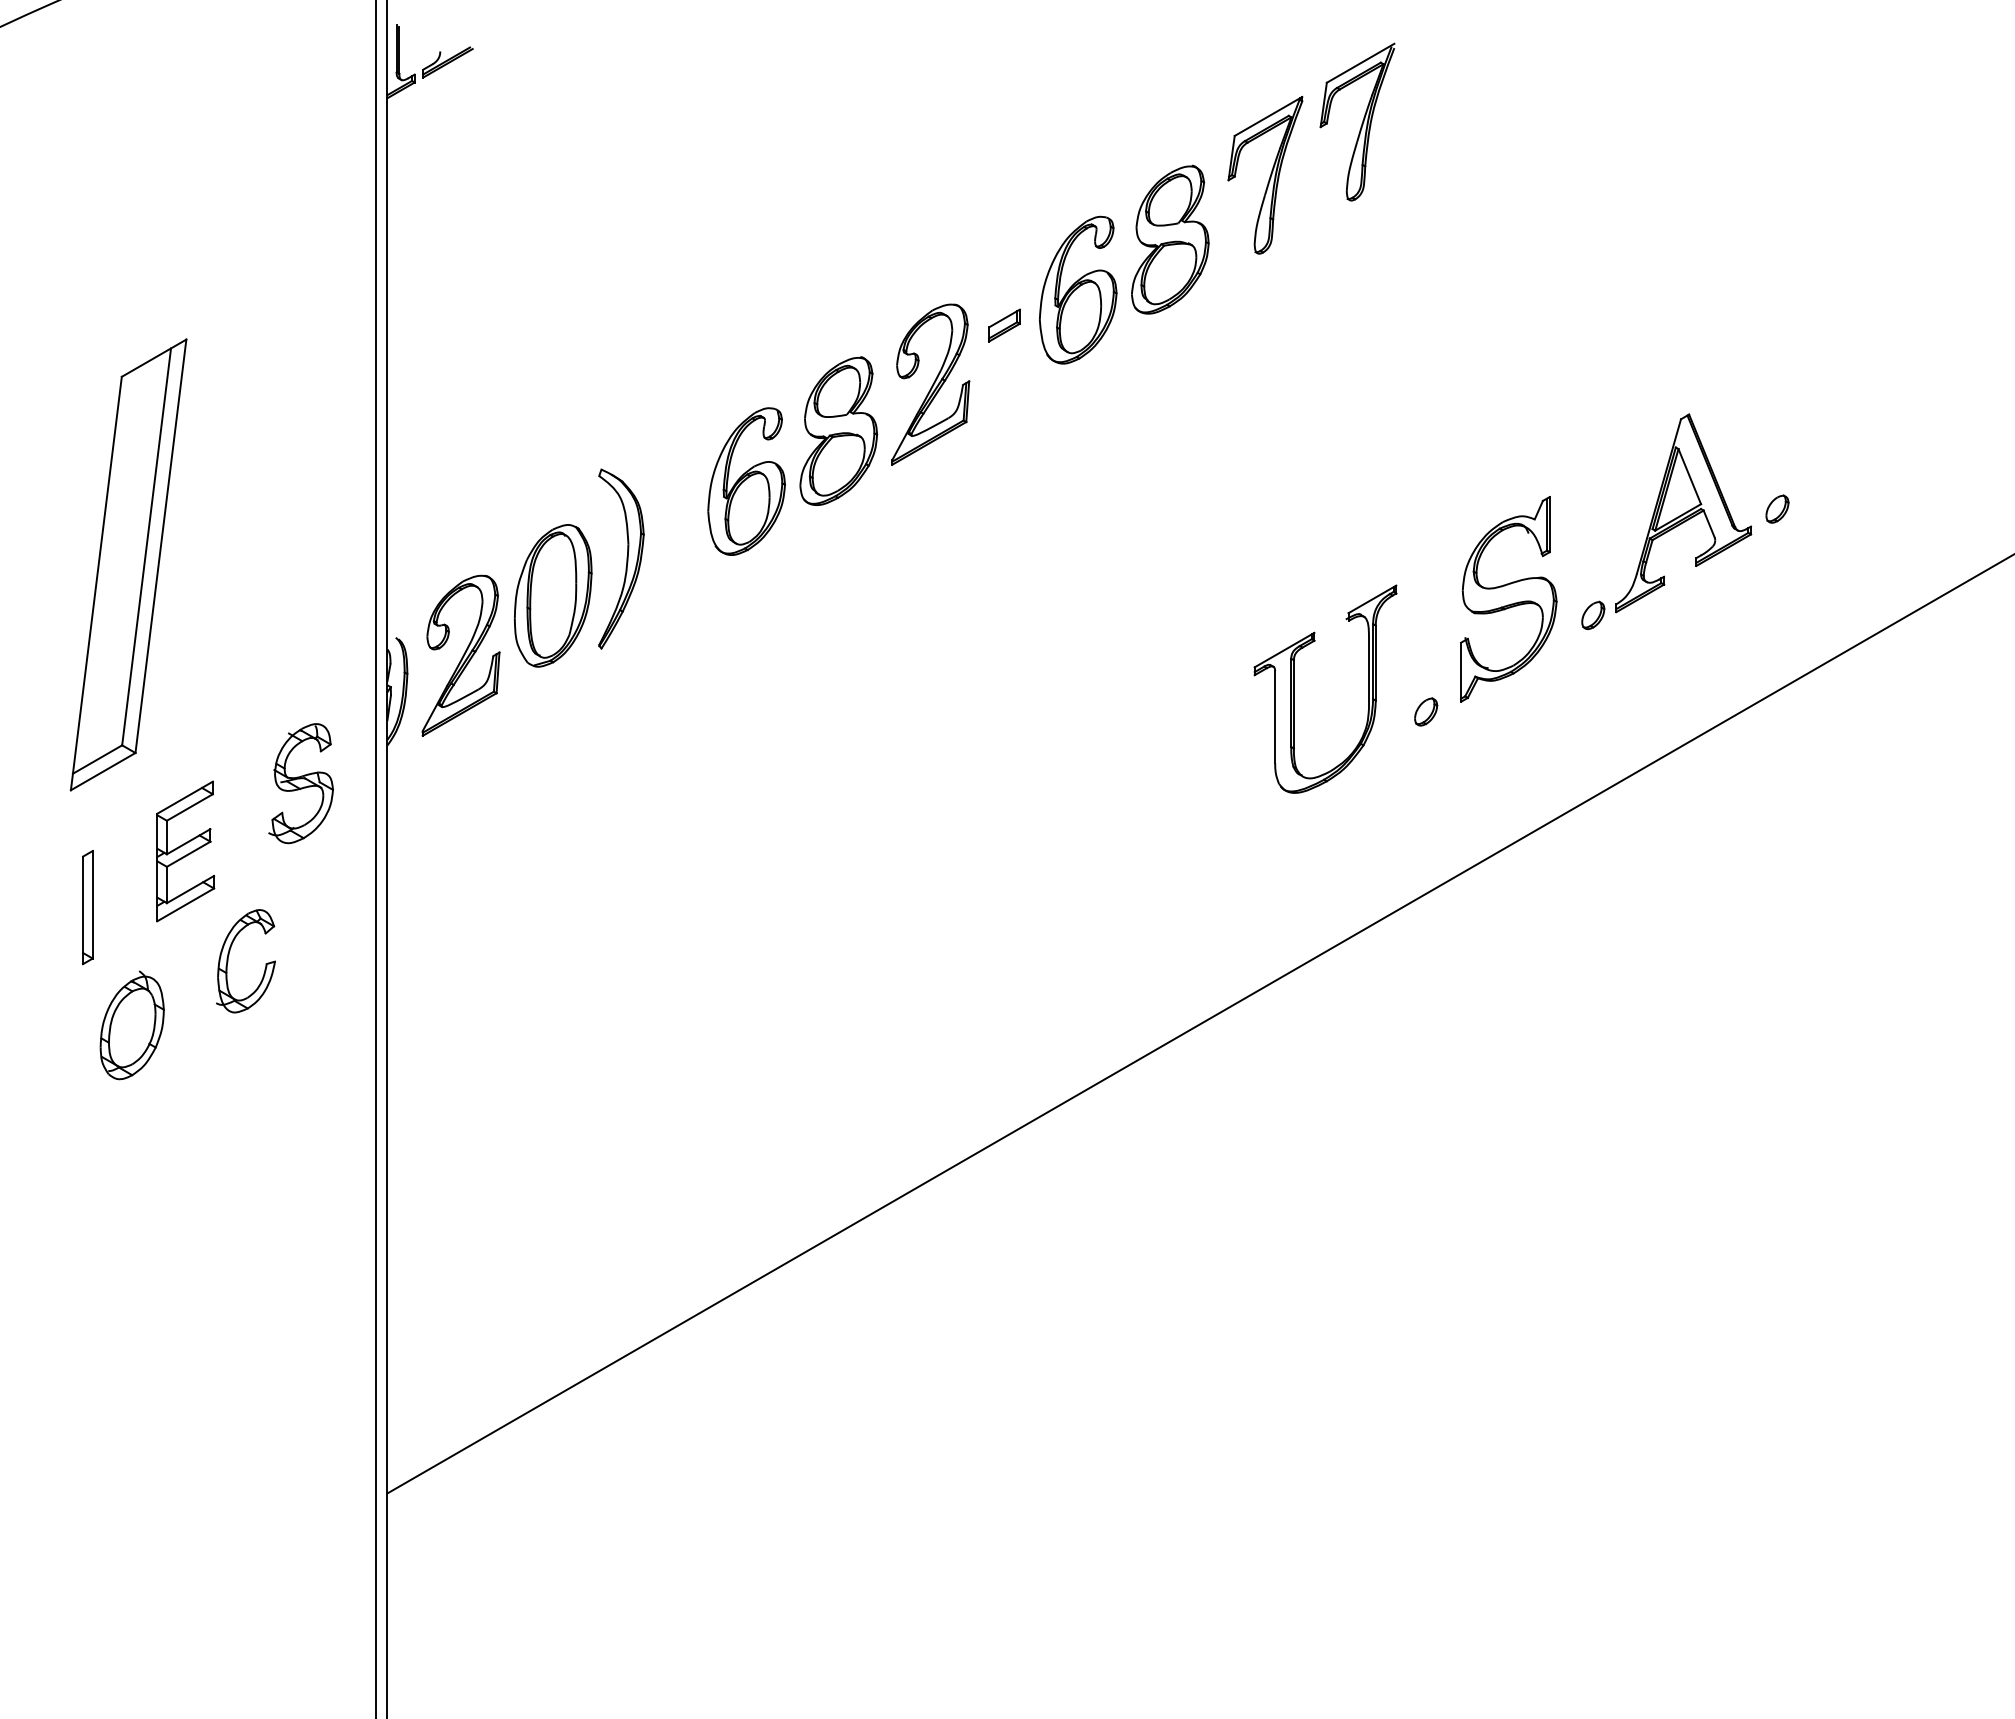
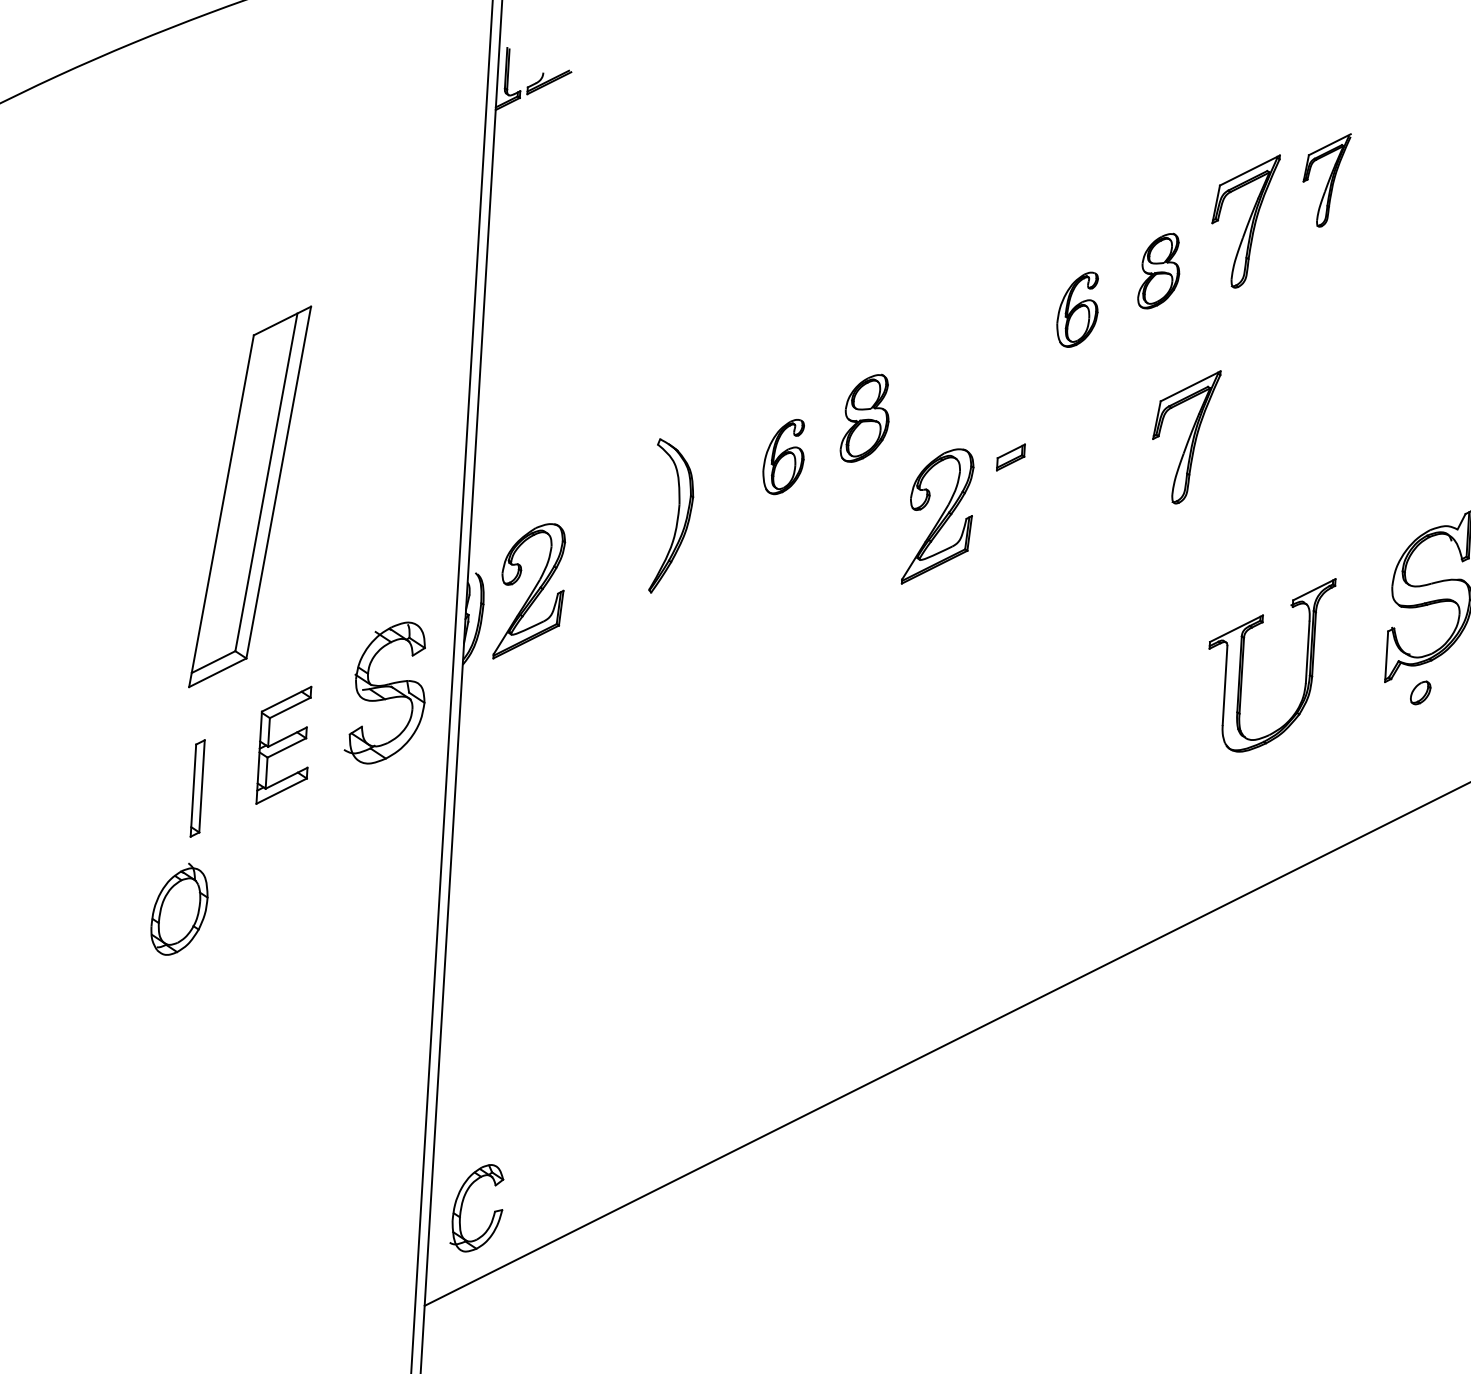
part: (1357, 121) -> (1325, 179), size x0.7
part: (1170, 239) -> (1159, 271), size x0.6
part: (1077, 289) -> (1077, 309), size x0.6
part: (1004, 325) -> (1010, 457), moved
part: (930, 384) -> (938, 516), moved
part: (1211, 429) -> (1185, 435), added
part: (838, 430) -> (865, 417), size x0.7
part: (746, 481) -> (783, 456), size x0.6
part: (553, 595) -> (612, 544), removed
part: (1426, 711) -> (1421, 692), moved
part: (301, 783) -> (387, 693), size x1.4
part: (228, 961) -> (462, 1207), moved
part: (131, 1025) -> (179, 909), moved

